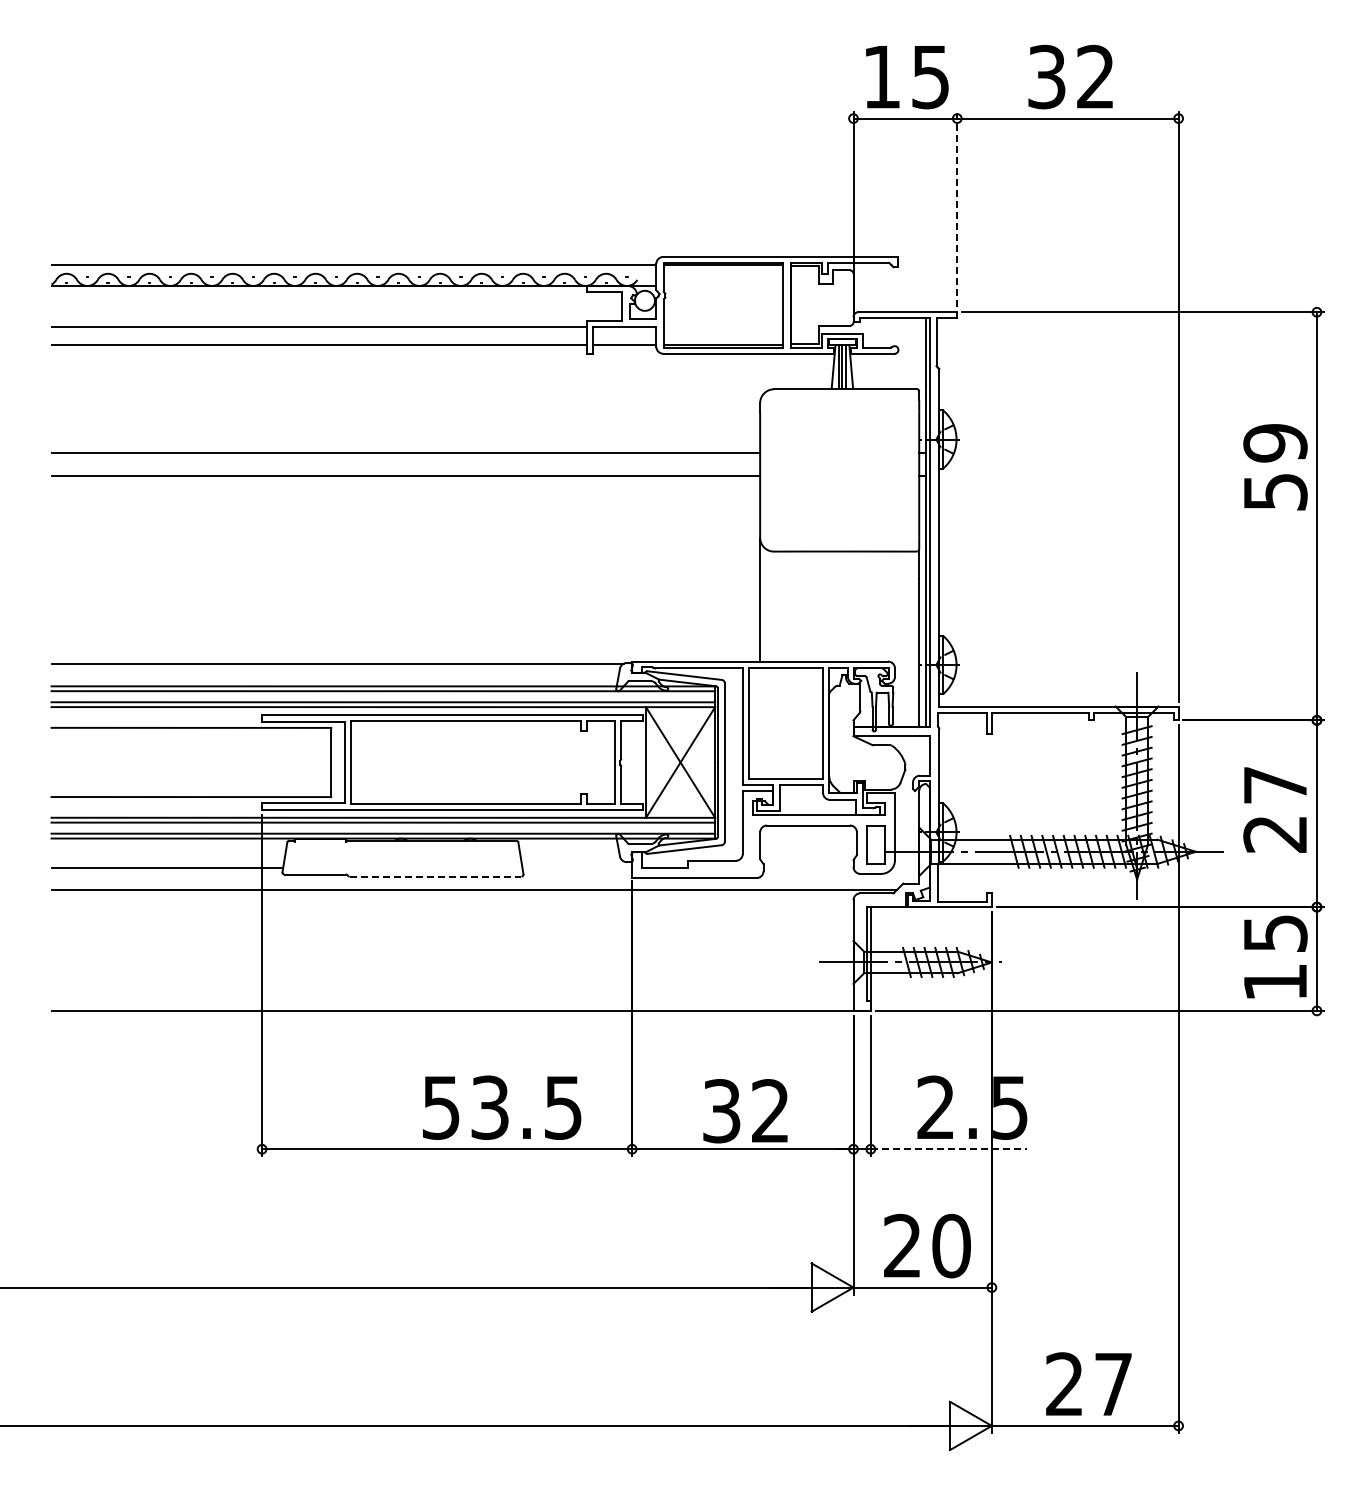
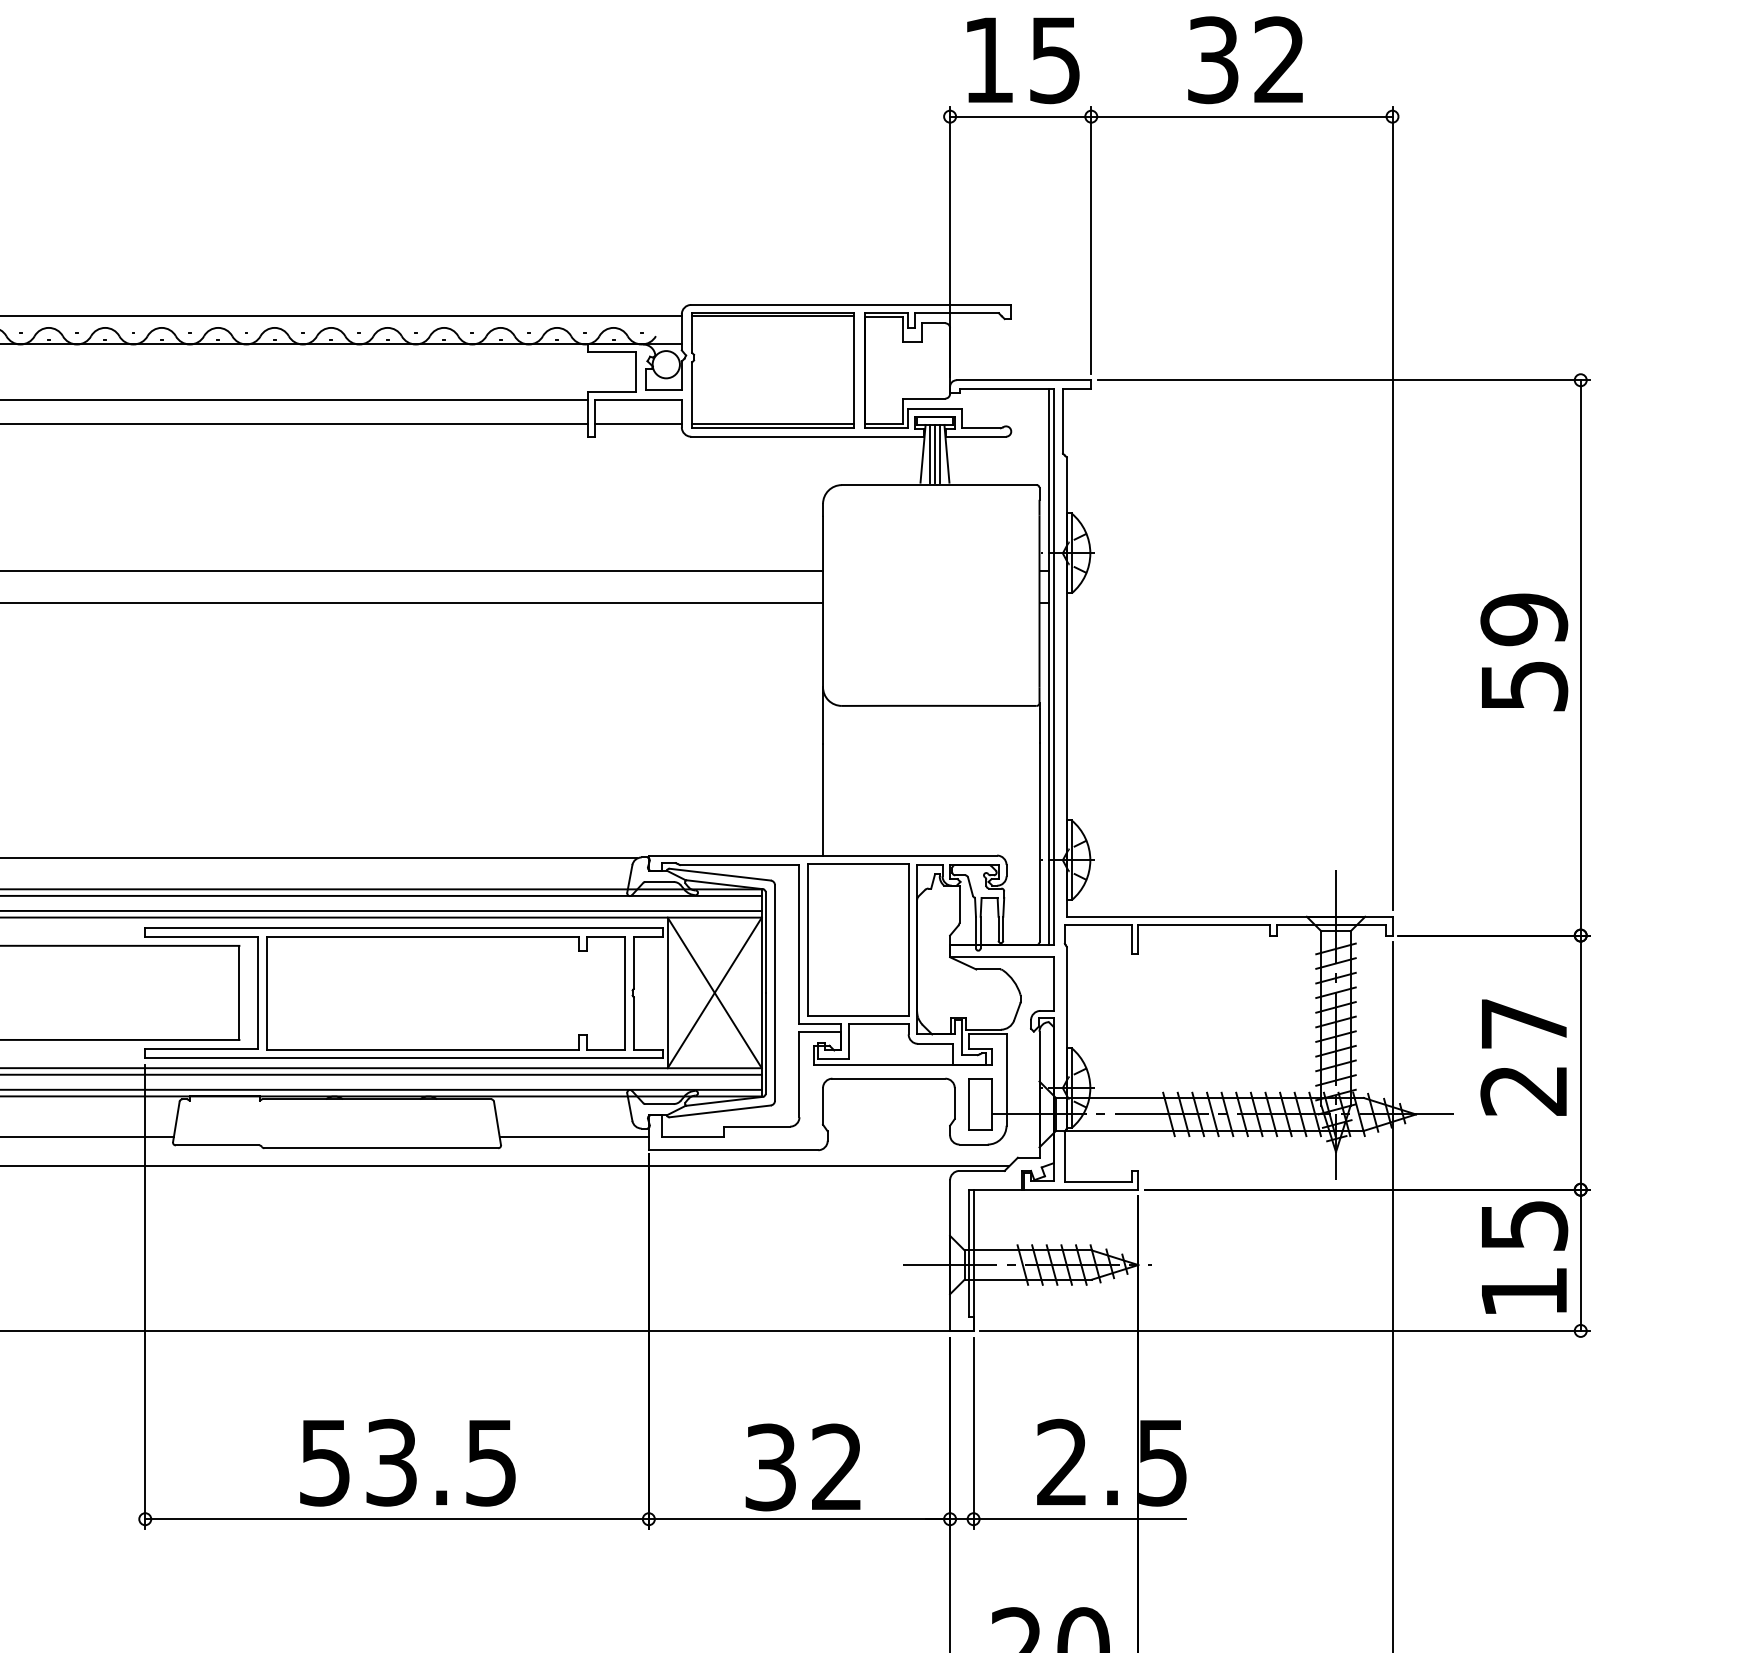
line: (957, 209) -> (1091, 240), dashed -> solid
text: (1275, 467) -> (1524, 652), moved
line: (577, 868) -> (574, 1137), added
line: (435, 876) -> (381, 1148), dashed -> solid
text: (502, 1107) -> (408, 1462), moved
line: (948, 1149) -> (1079, 1519), dashed -> solid

